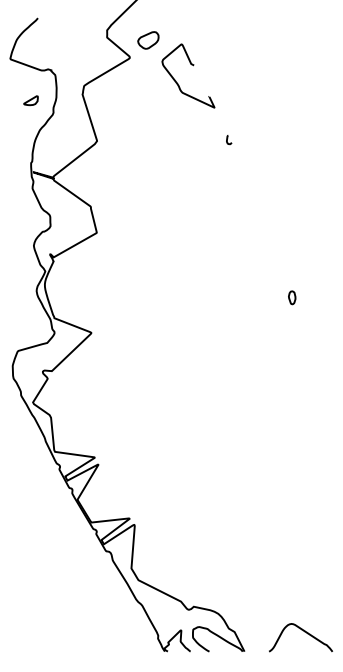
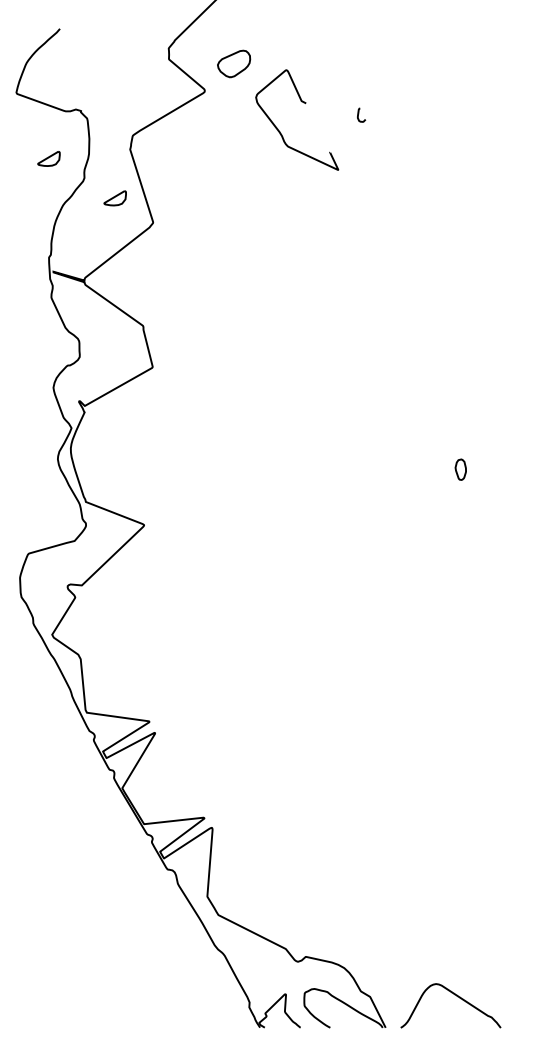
part: (72, 125) -> (114, 198), added
curve: (227, 140) -> (358, 116), moved
curve: (304, 632) -> (456, 997), moved

